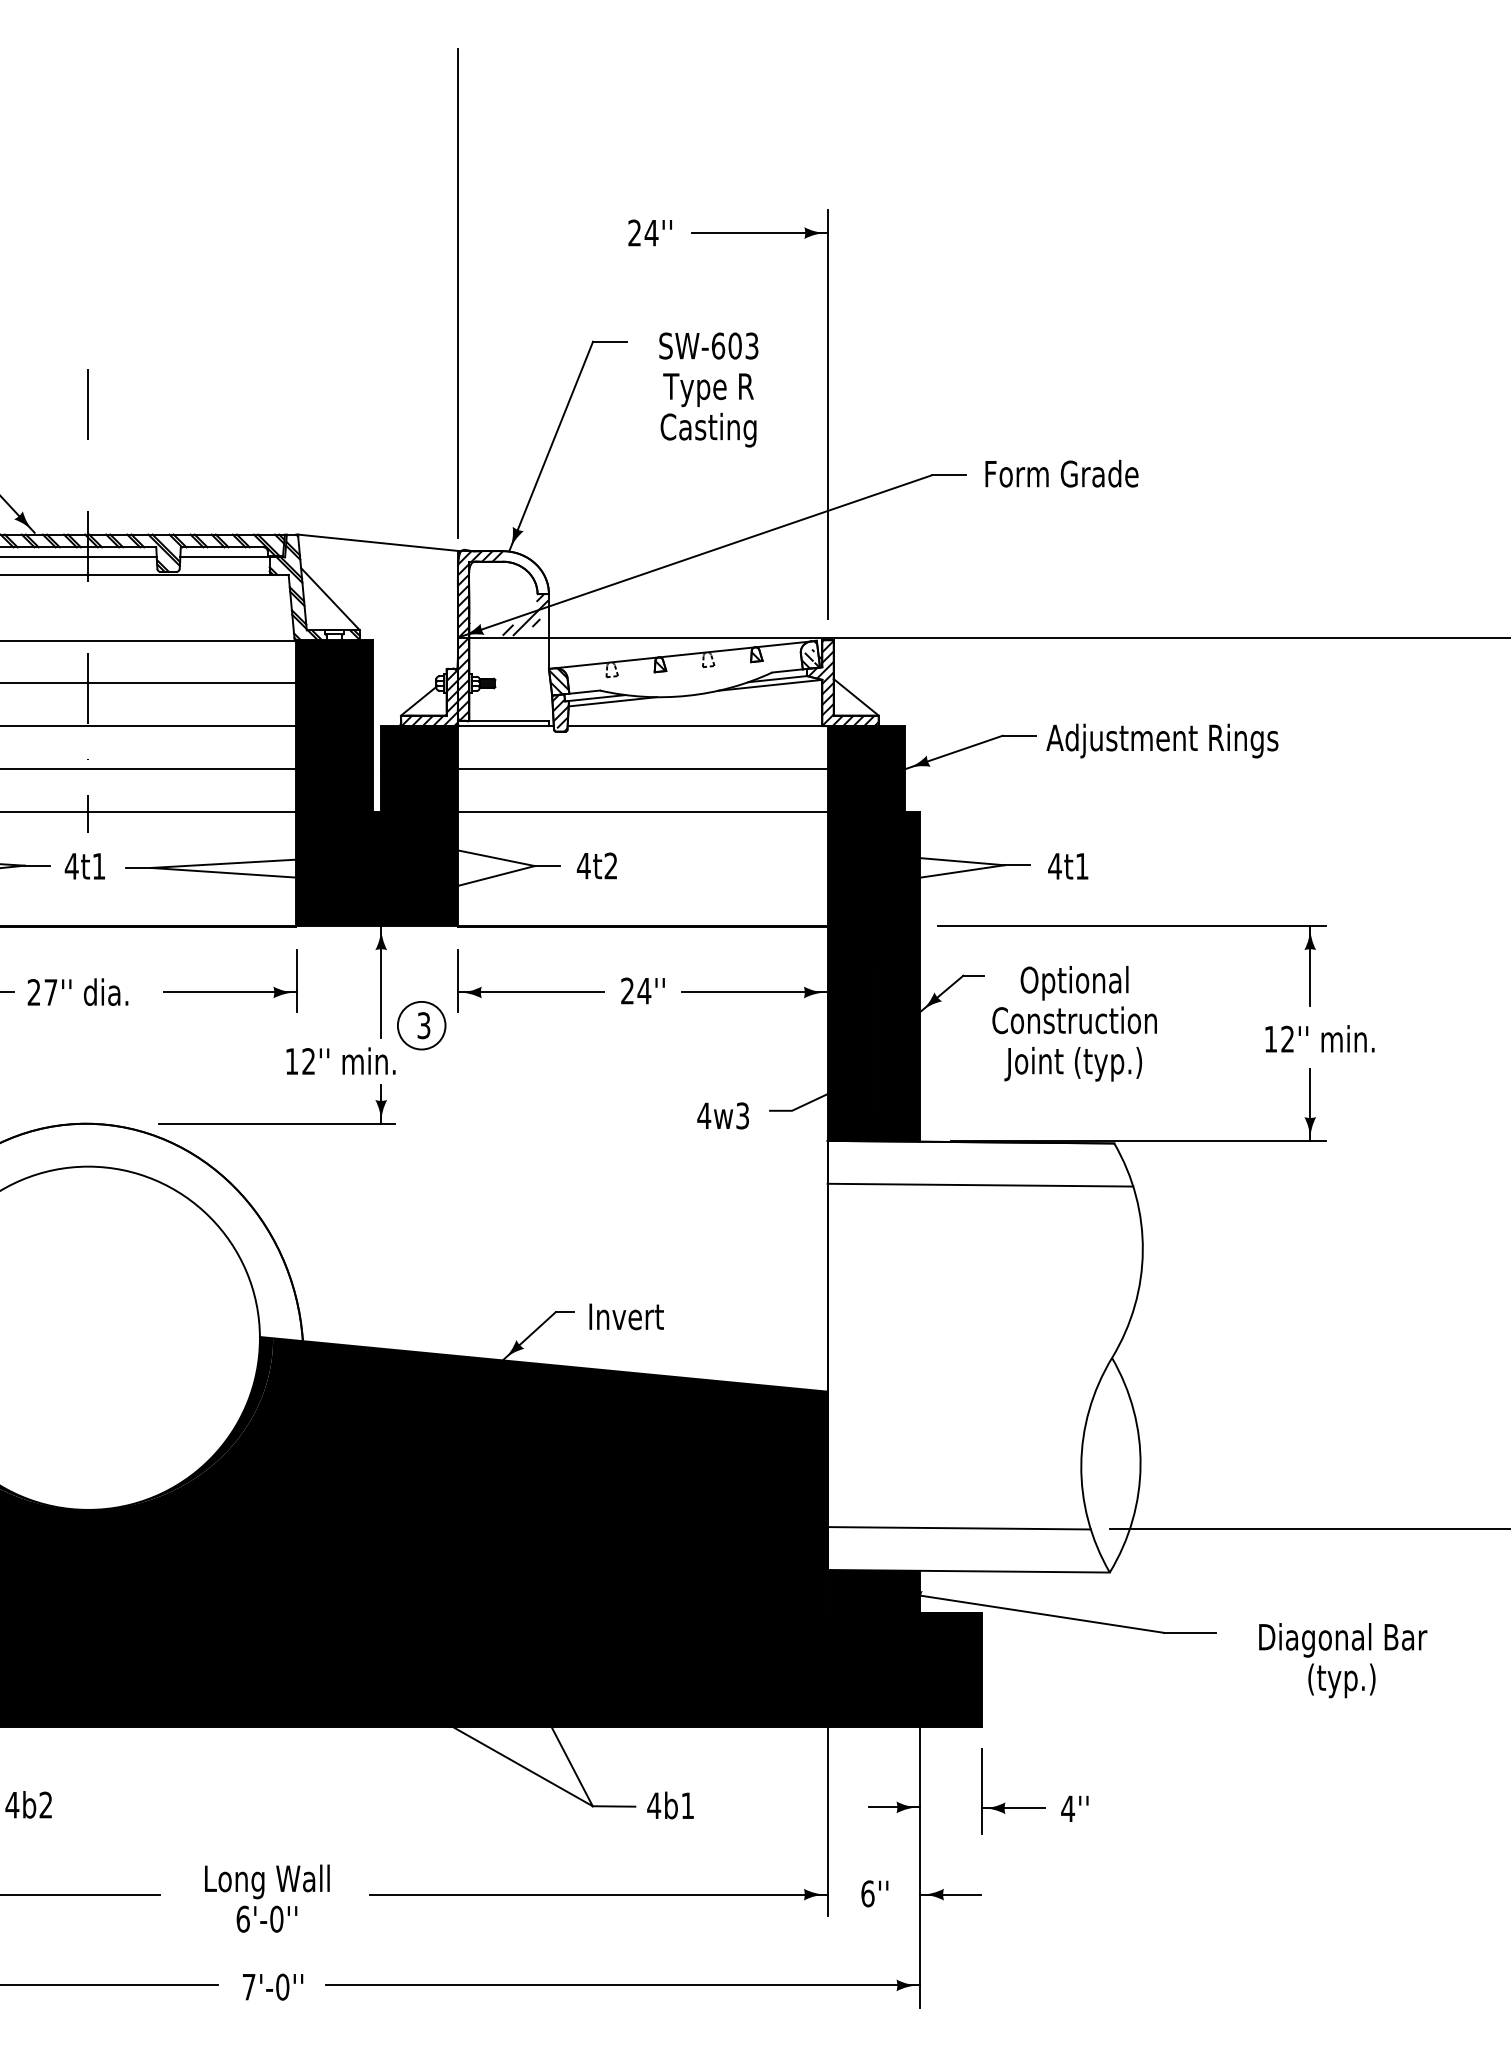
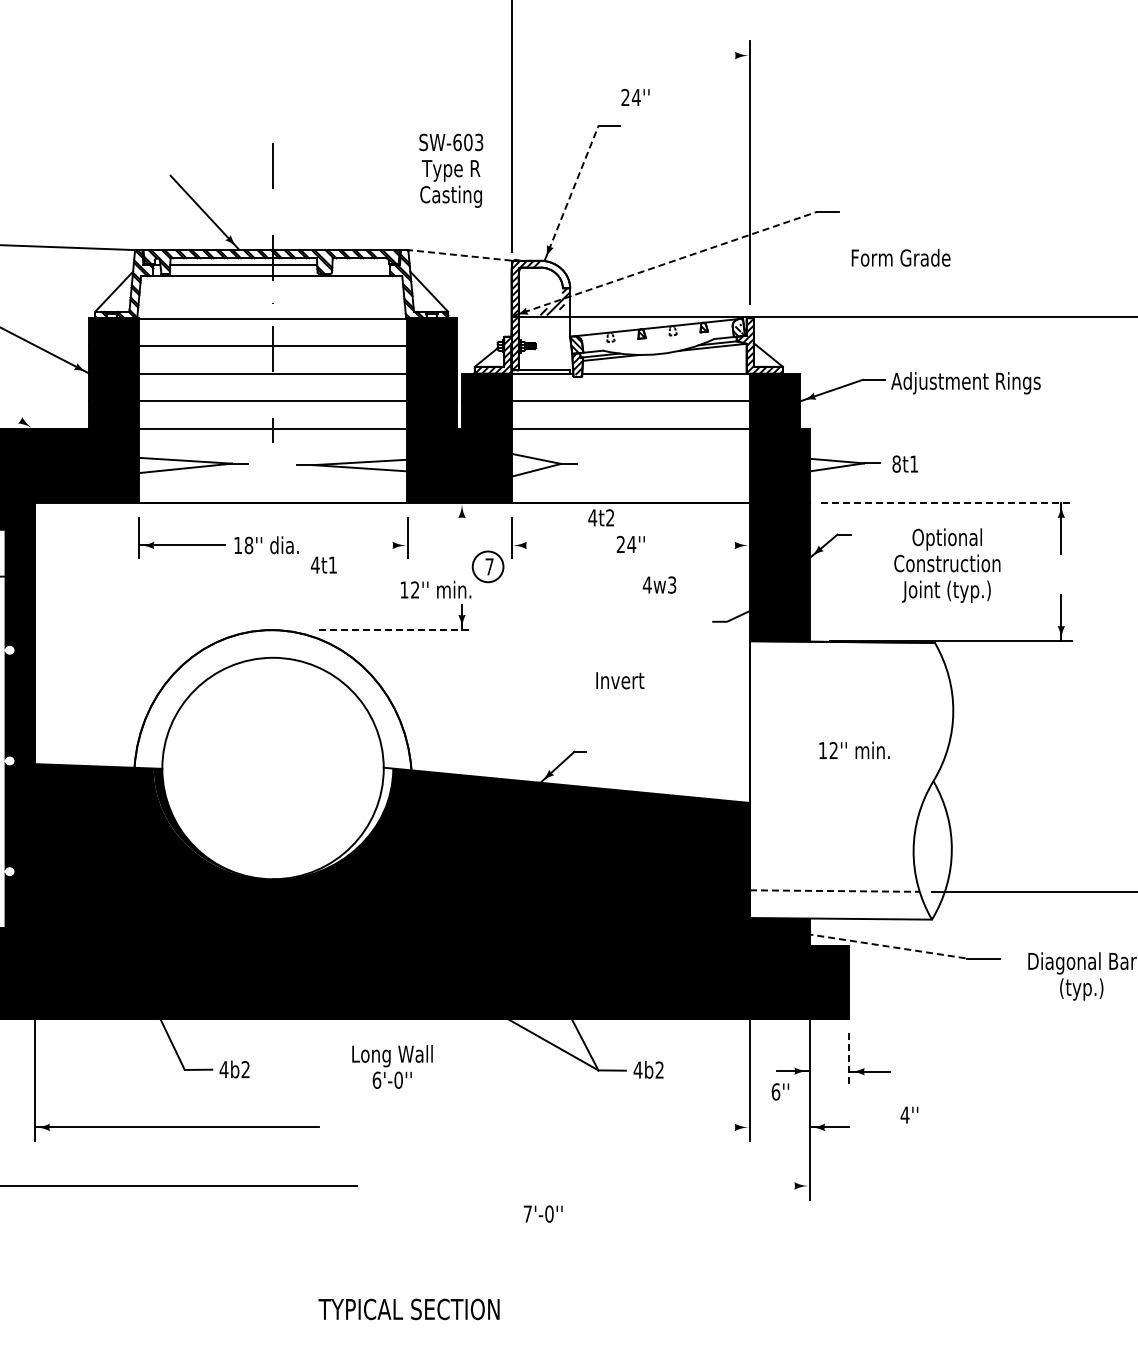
text: (650, 232) -> (635, 97), moved
line: (760, 232) -> (706, 55), removed
text: (709, 389) -> (451, 170), moved
line: (550, 446) -> (571, 193), solid -> dashed
text: (1060, 473) -> (900, 257), moved
line: (377, 542) -> (459, 255), solid -> dashed
line: (225, 556) -> (361, 264), removed
line: (696, 556) -> (665, 264), solid -> dashed
text: (84, 865) -> (323, 564), moved
text: (595, 865) -> (600, 517), moved
text: (1054, 865) -> (896, 463), 4t1 -> 8t1
line: (1132, 925) -> (946, 502), solid -> dashed
line: (381, 981) -> (462, 538), removed
text: (42, 992) -> (243, 545), 27'' -> 18''
line: (230, 992) -> (364, 545), removed
line: (530, 992) -> (558, 545), removed
line: (754, 992) -> (702, 545), removed
text: (1074, 1023) -> (947, 565), moved
text: (423, 1025) -> (489, 566), 3 -> 7
text: (1319, 1037) -> (854, 749), moved
text: (723, 1115) -> (659, 584), moved
line: (278, 1124) -> (395, 630), solid -> dashed
line: (980, 1184) -> (848, 669), removed
text: (626, 1316) -> (620, 680), moved
fill: (180, 1423) -> (332, 823), removed
line: (958, 1528) -> (834, 891), solid -> dashed
line: (1031, 1612) -> (881, 945), solid -> dashed
line: (981, 1792) -> (849, 1061), solid -> dashed
text: (687, 1804) -> (659, 1069), 4b1 -> 4b2
text: (1074, 1807) -> (909, 1114), moved
text: (874, 1893) -> (780, 1091), moved
line: (597, 1894) -> (601, 1127), removed
text: (267, 1897) -> (392, 1066), moved
line: (622, 1984) -> (617, 1185), removed
text: (271, 1986) -> (542, 1213), moved

